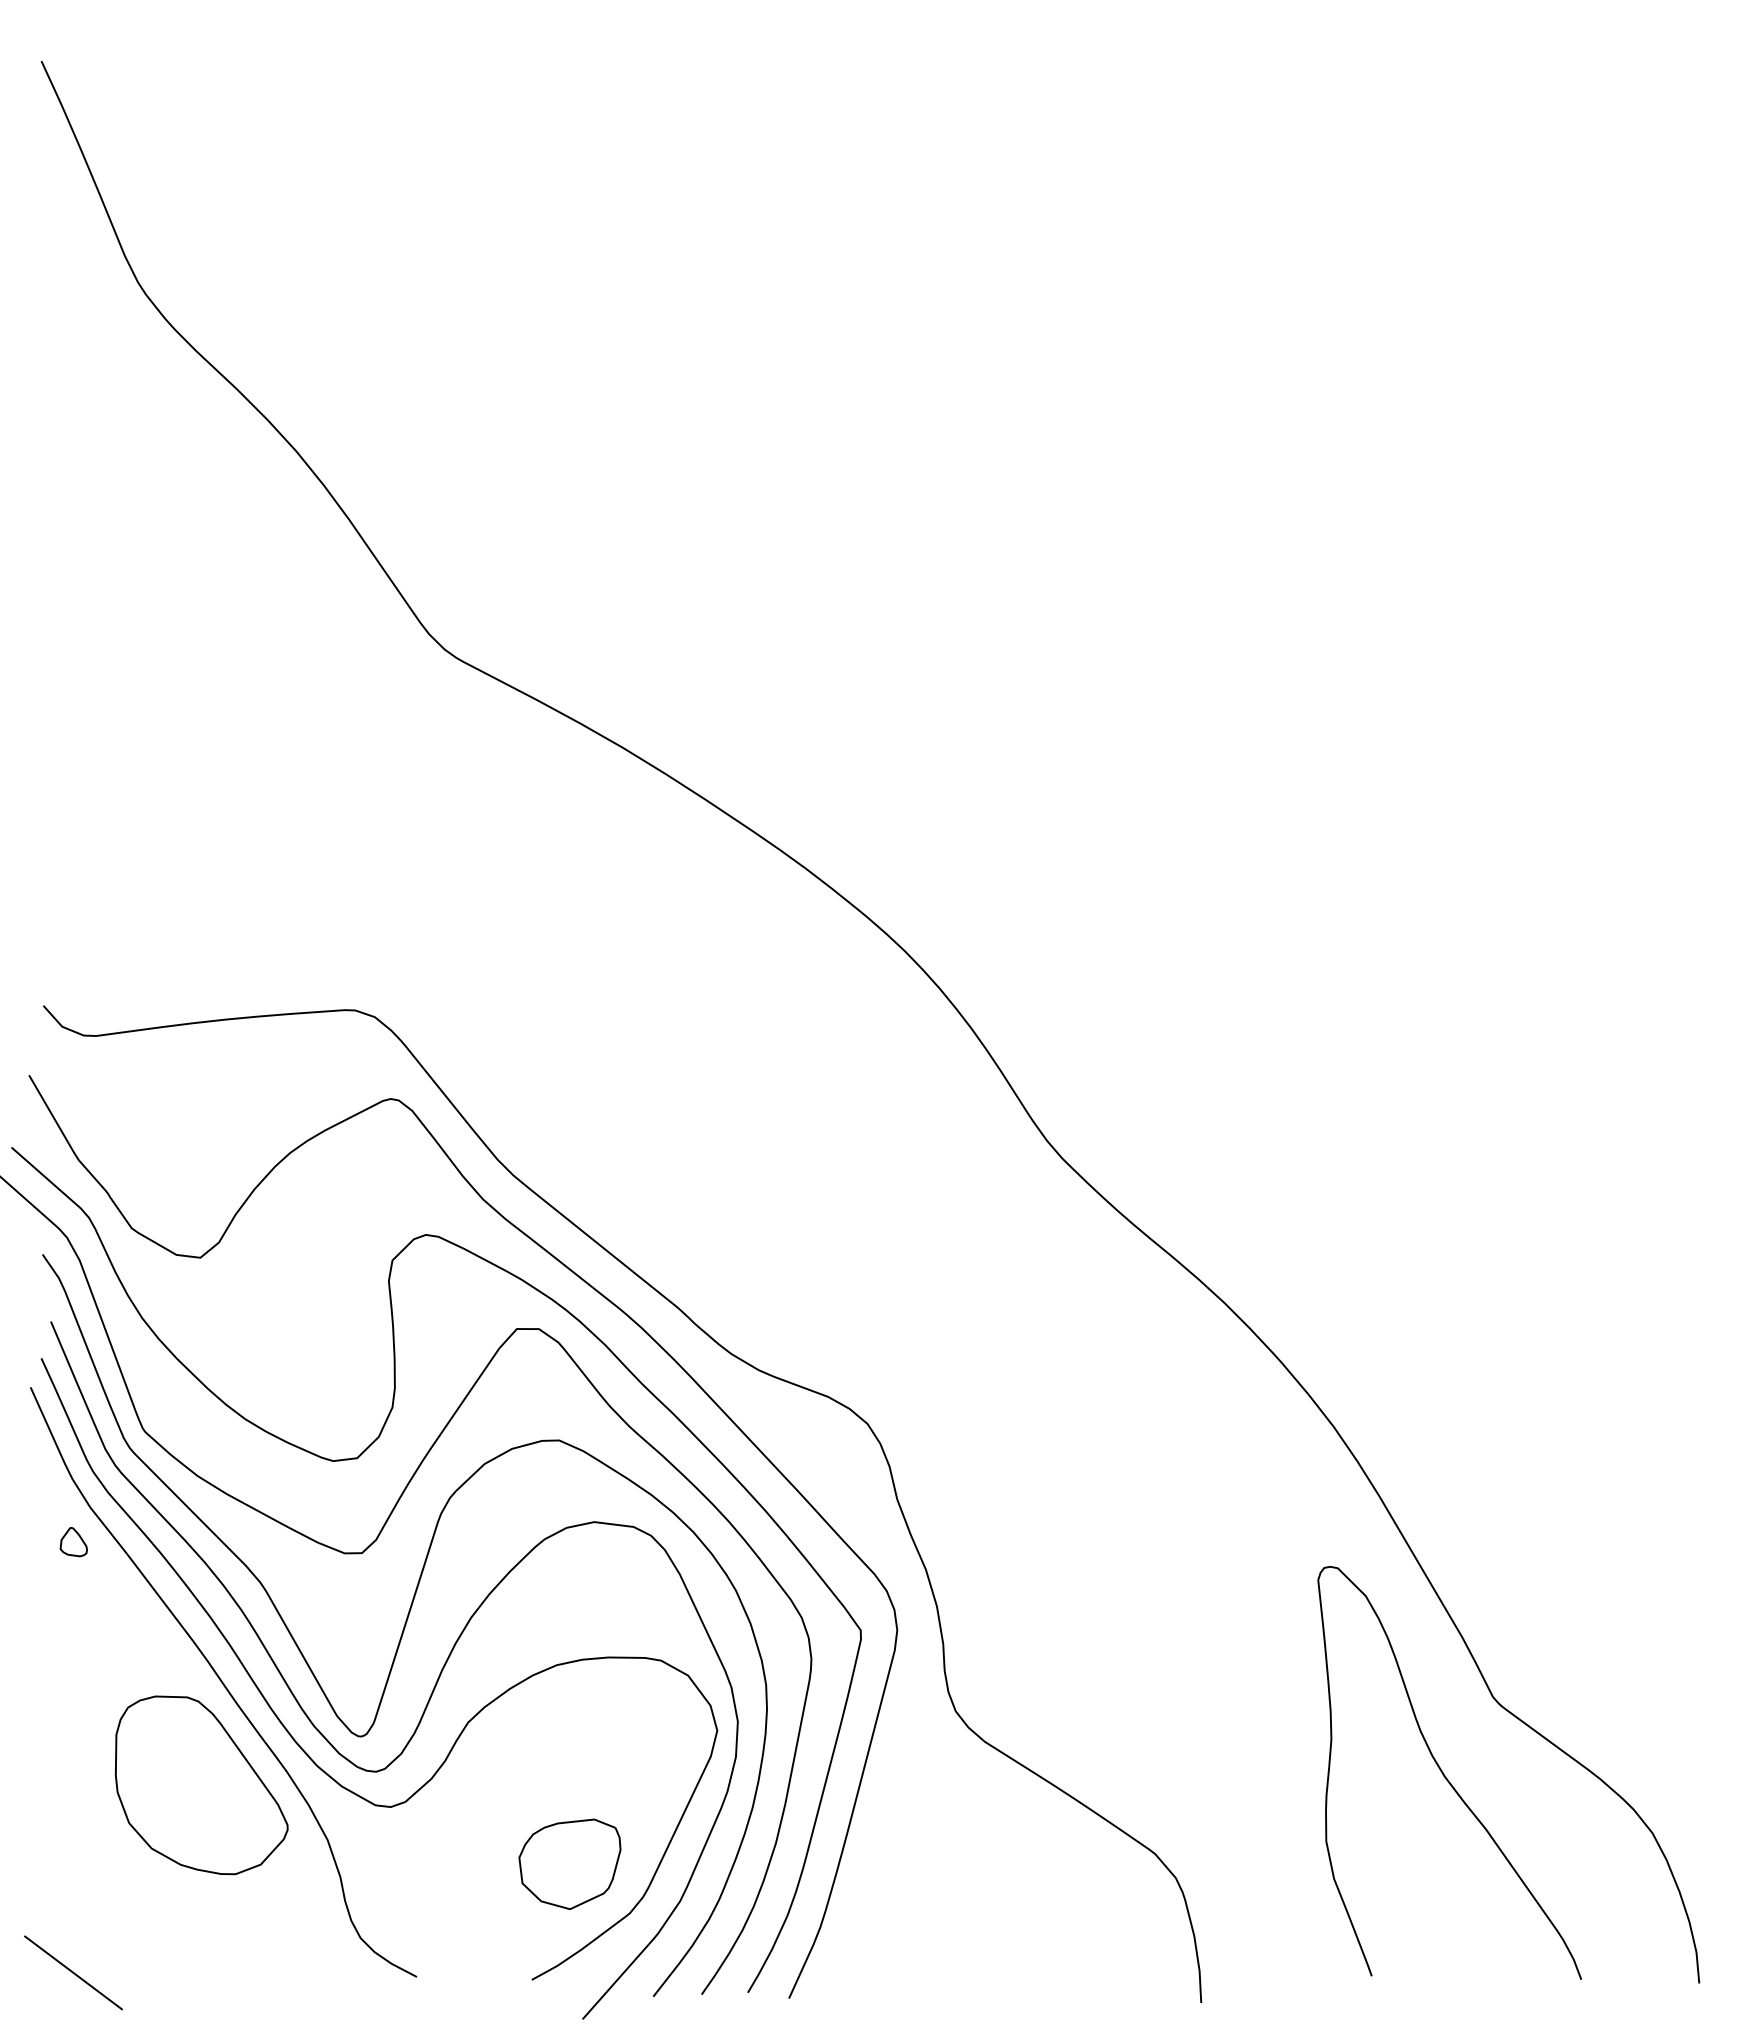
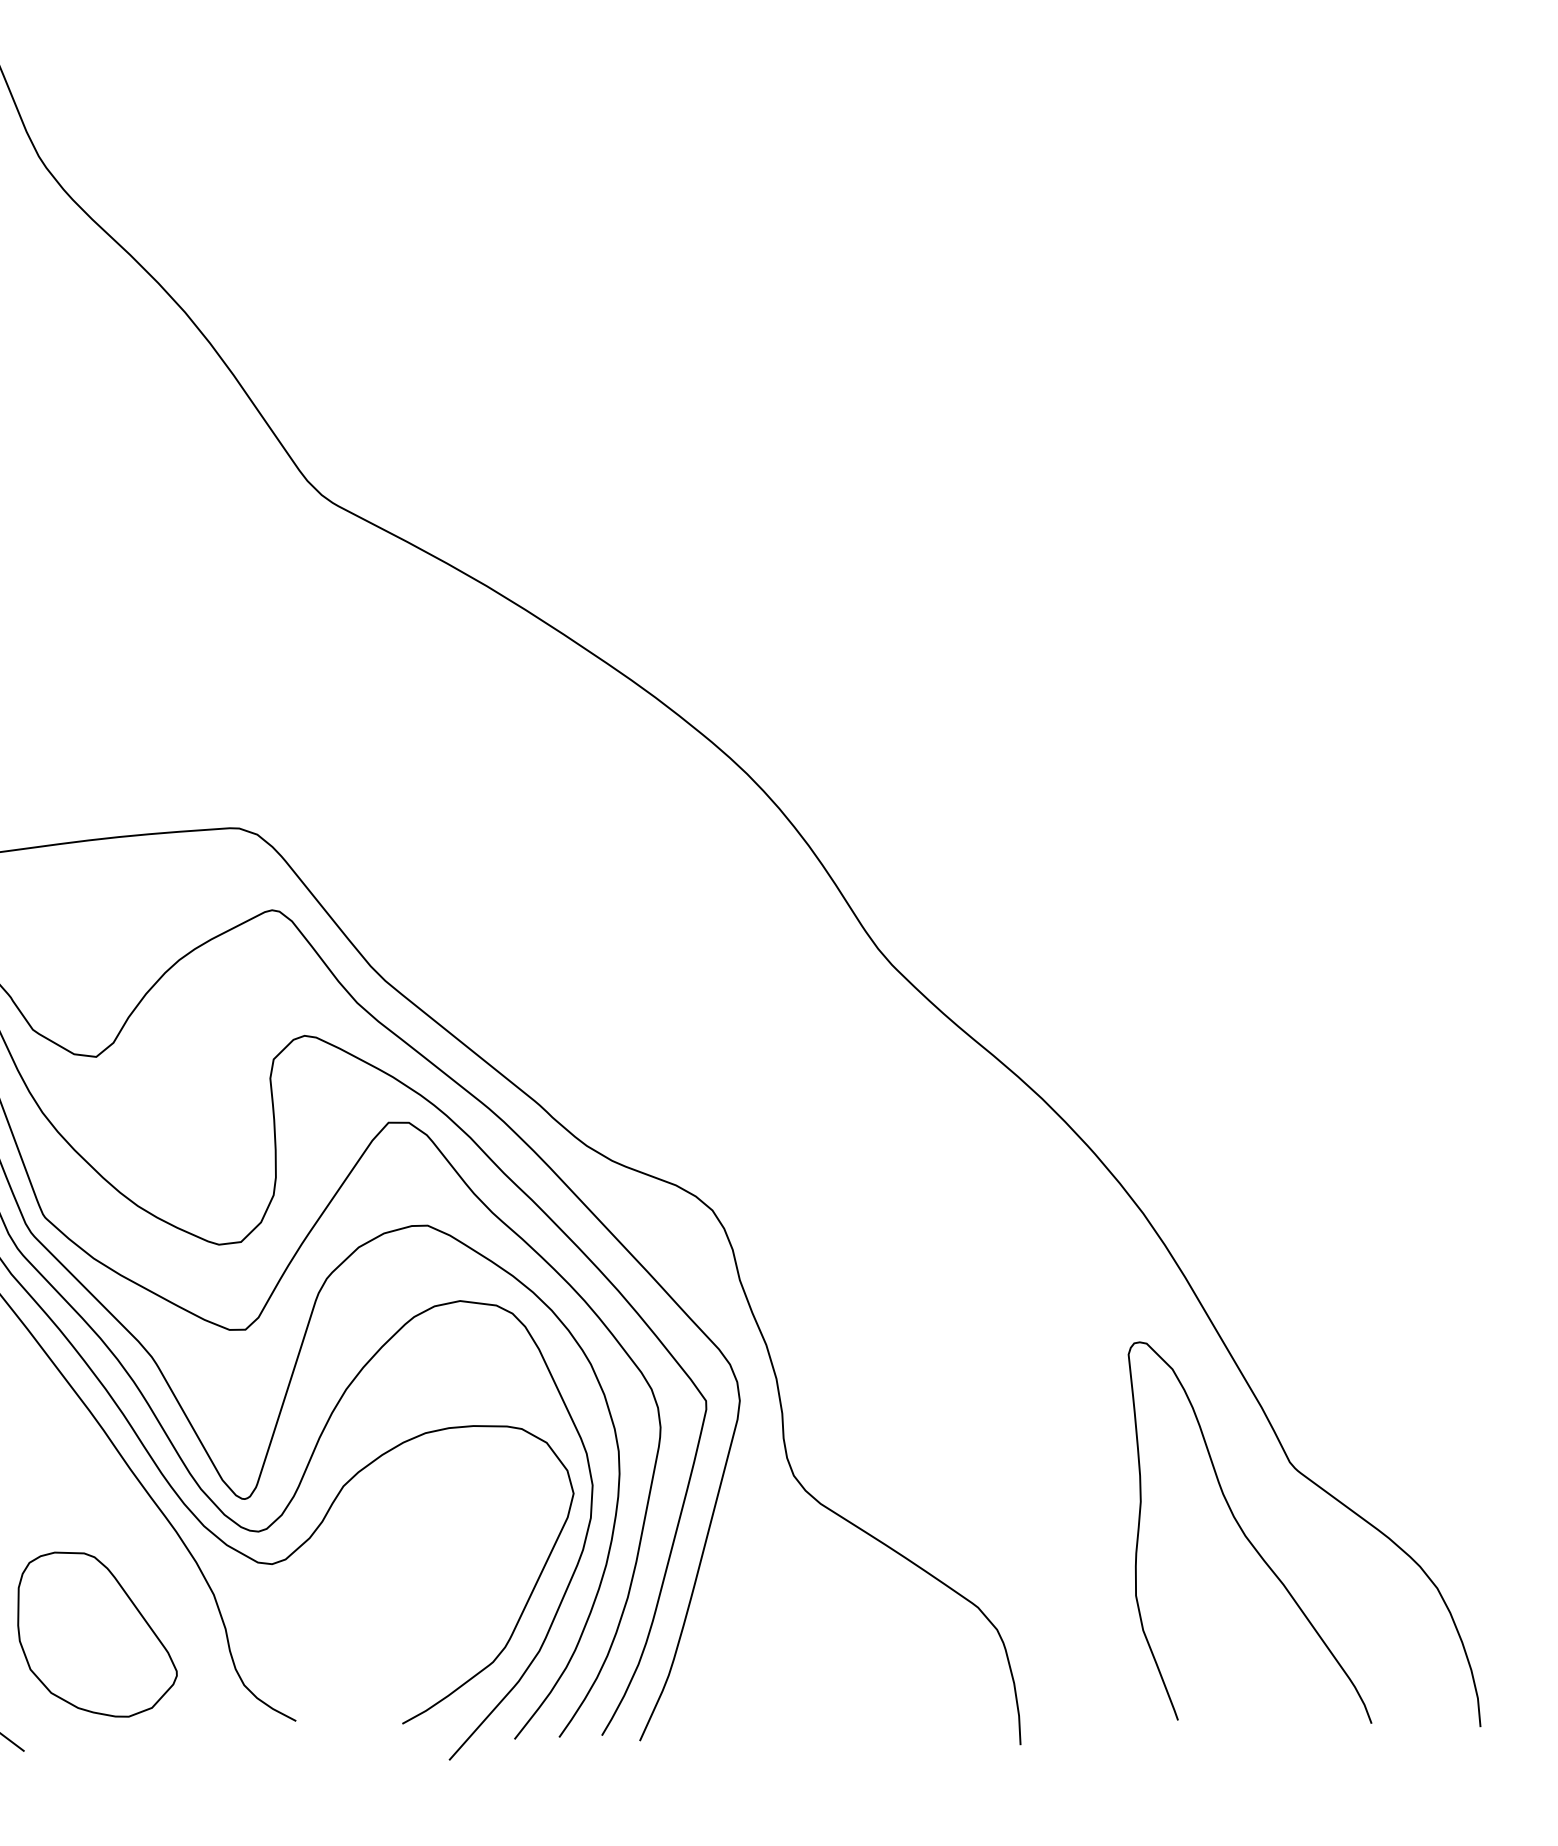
part: (201, 1785) -> (97, 1634), moved
part: (569, 1863) -> (437, 1616), removed

